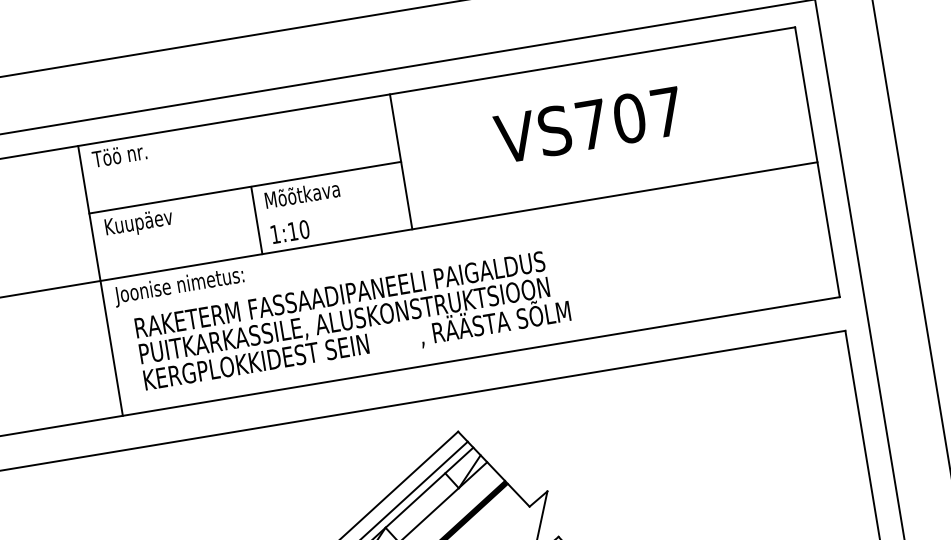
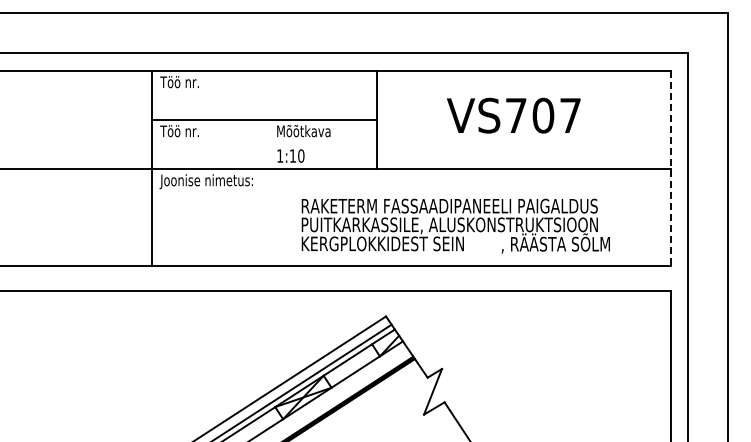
line: (817, 162) -> (670, 168), solid -> dashed
line: (256, 219) -> (268, 143), removed
text: (137, 223) -> (184, 132), Kuupäev -> Töö nr.
text: (352, 320) -> (455, 225), moved

